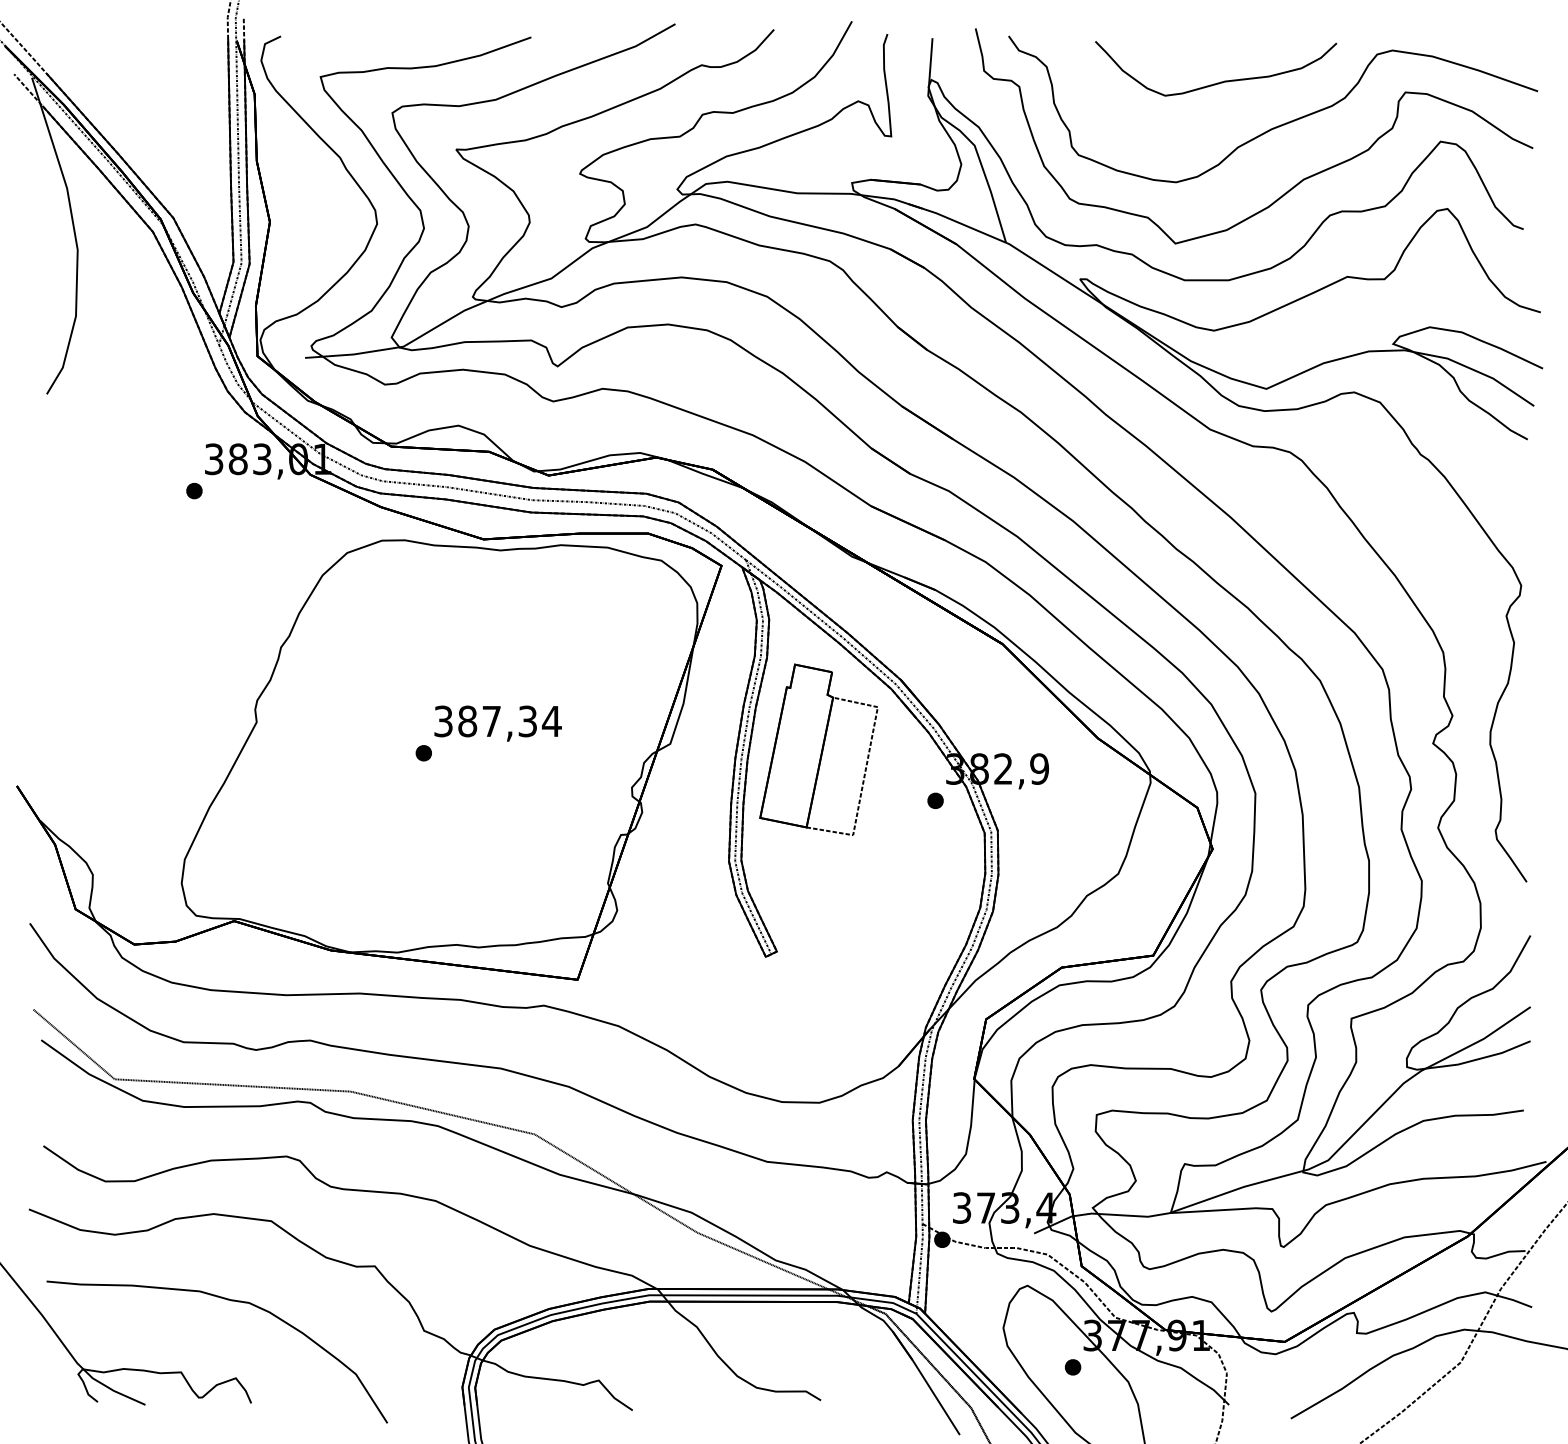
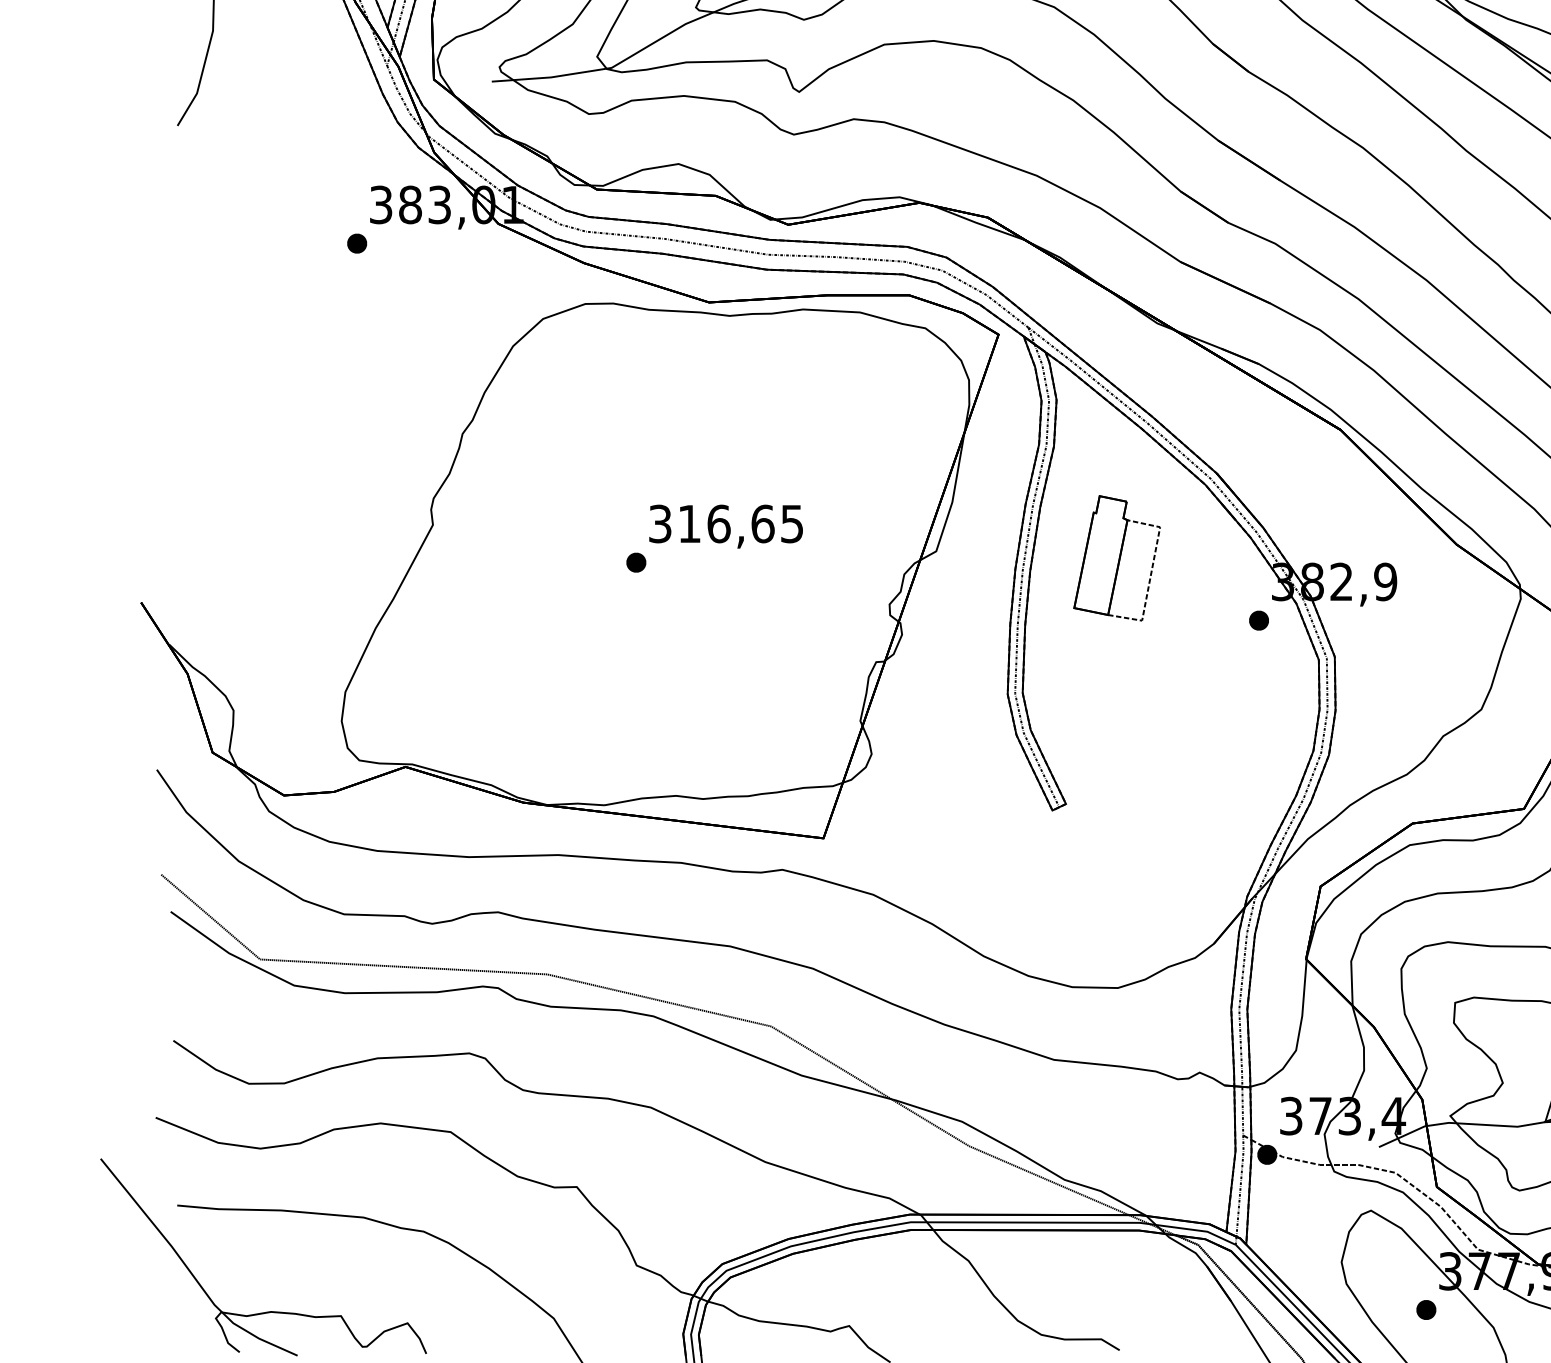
text: (509, 721) -> (740, 524), 387,34 -> 316,65
part: (818, 749) -> (1116, 558), size x0.6

